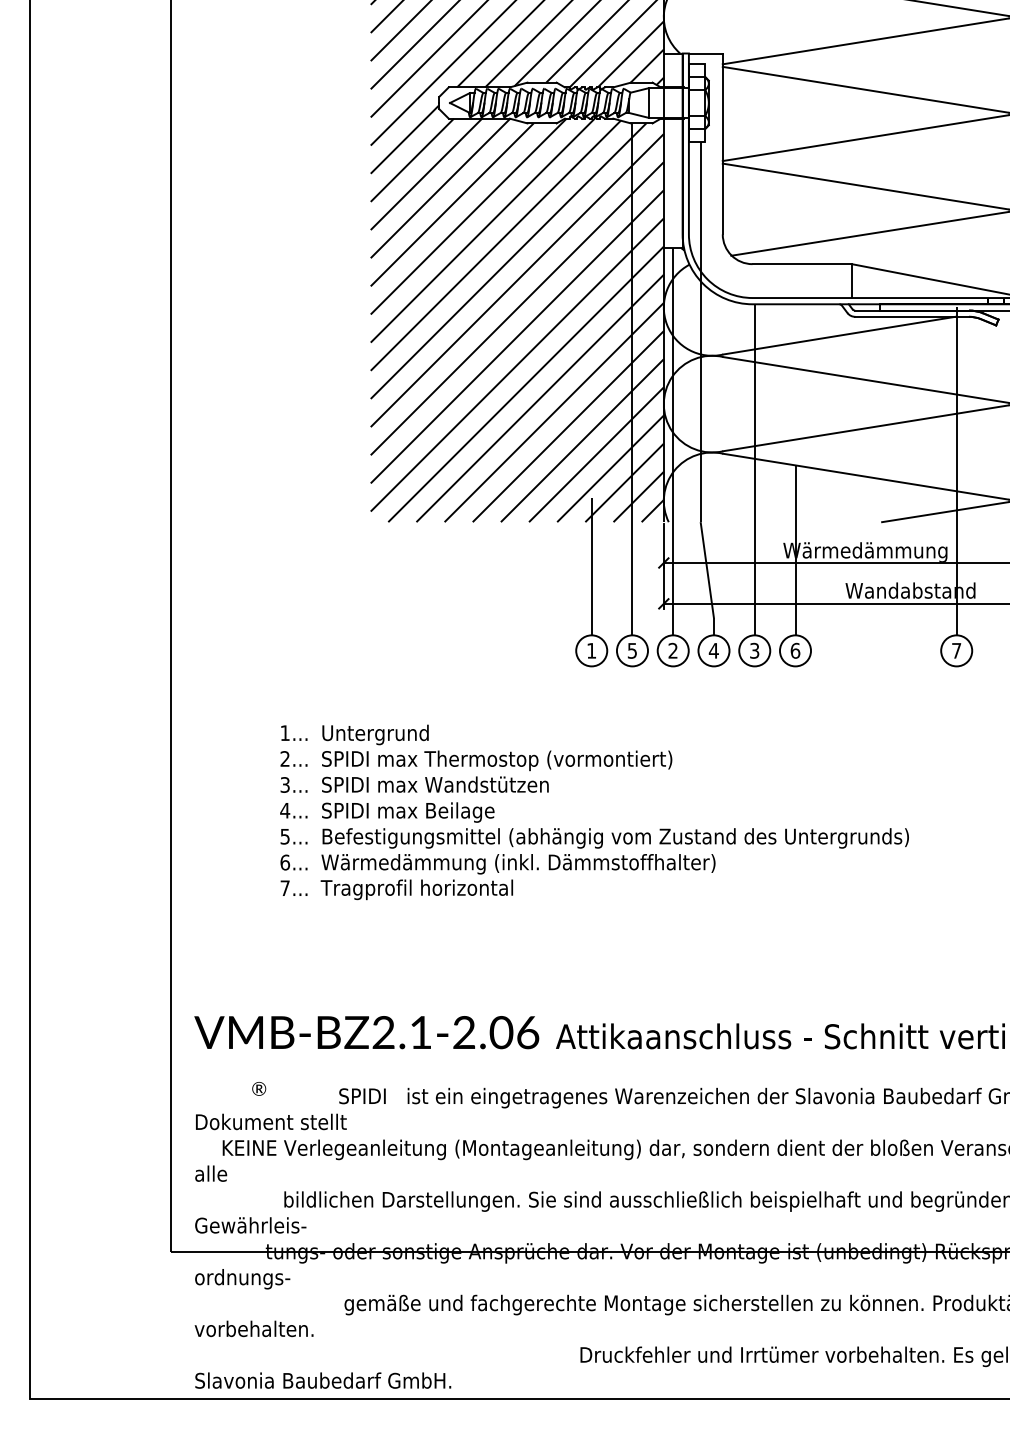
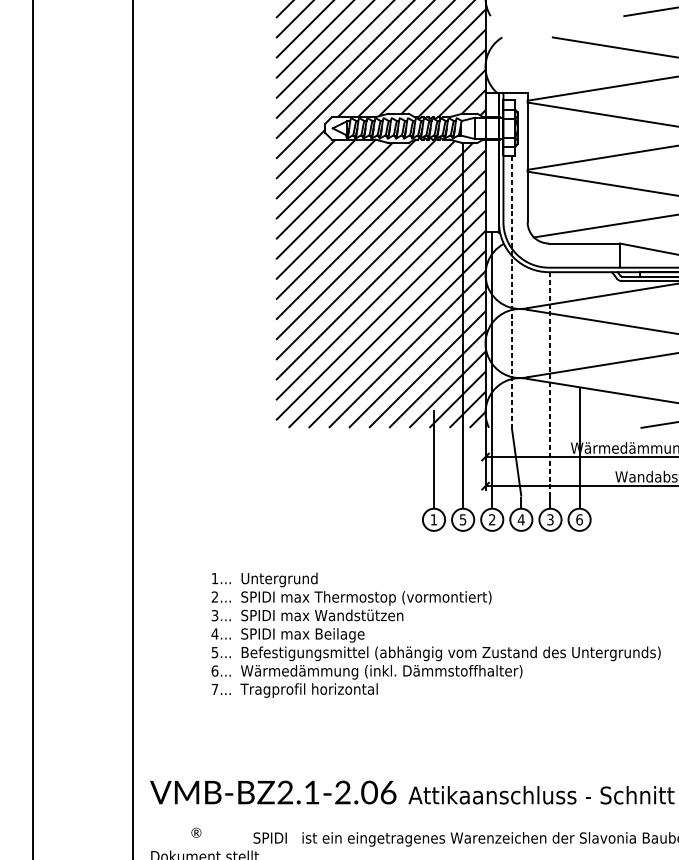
line: (700, 332) -> (511, 292), solid -> dashed
line: (754, 461) -> (550, 384), solid -> dashed

